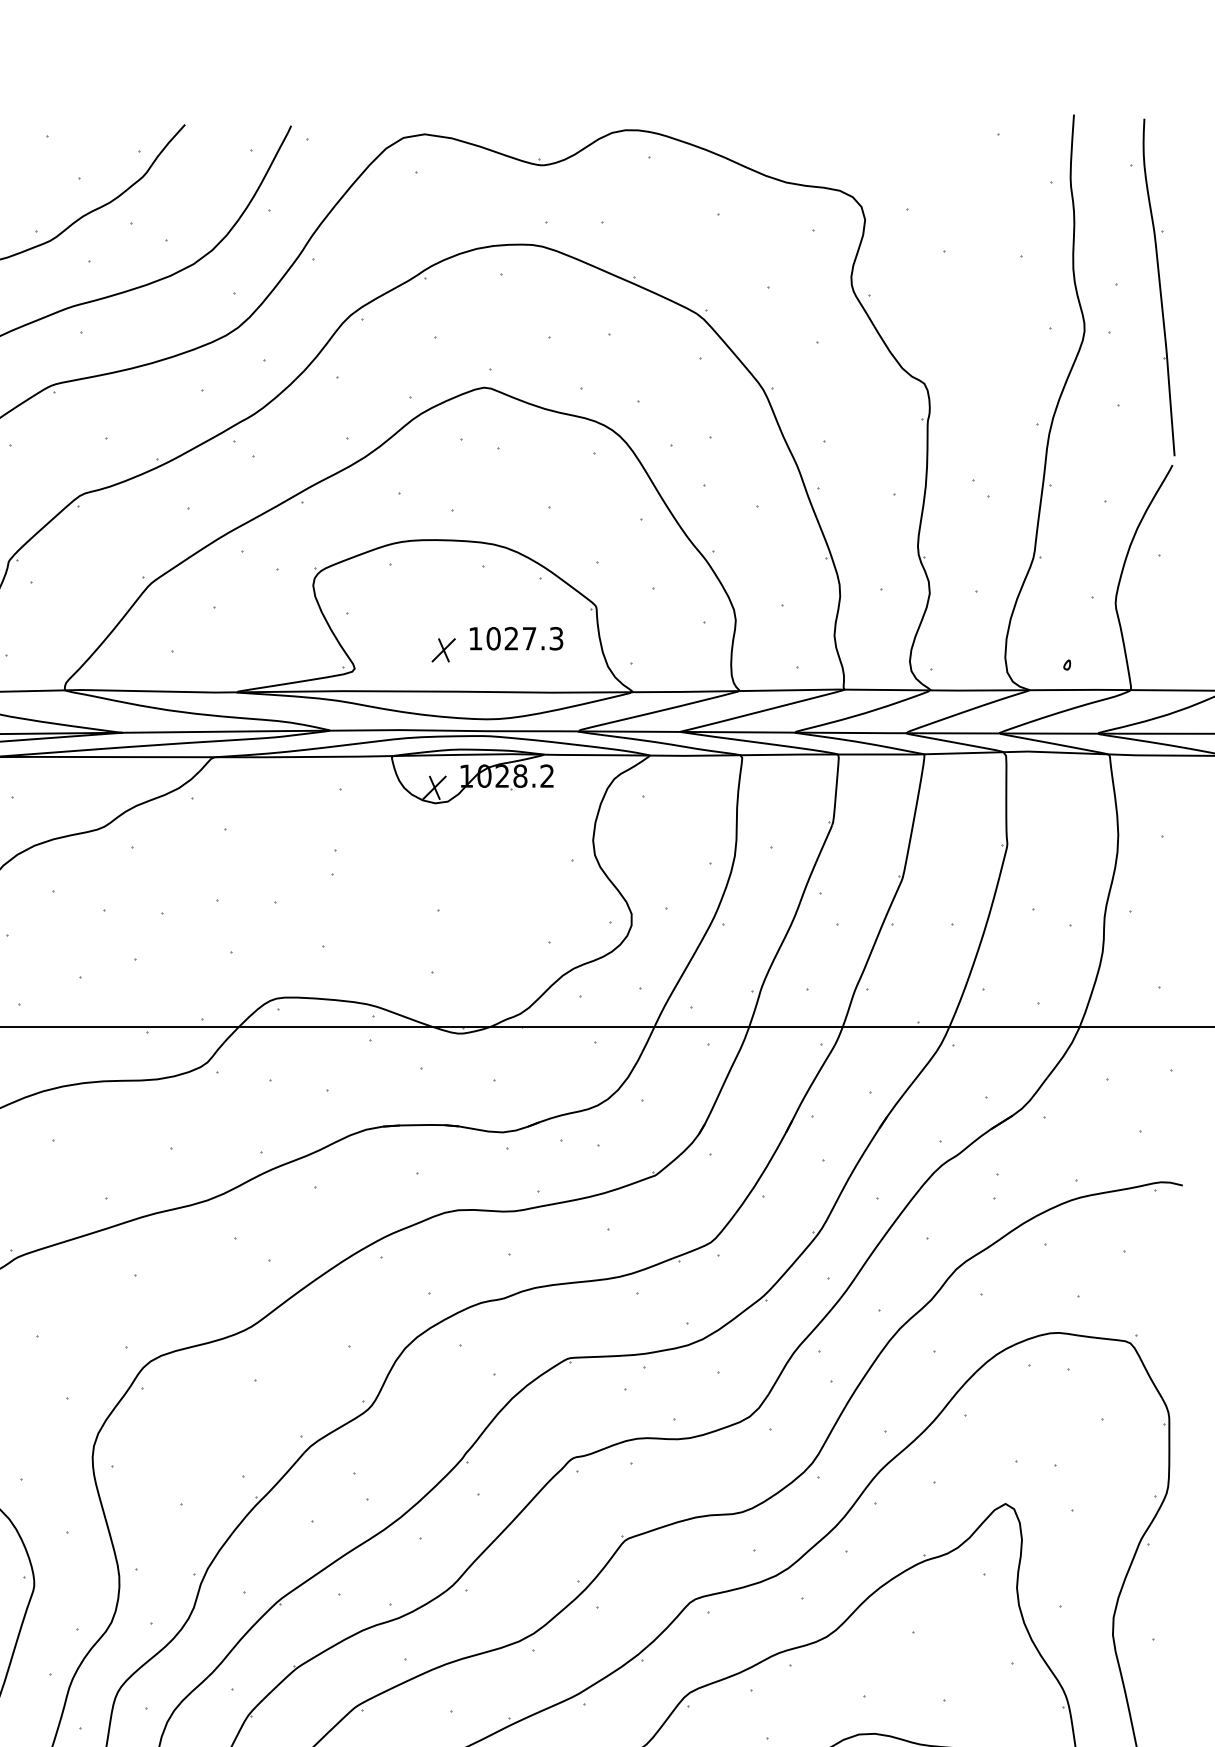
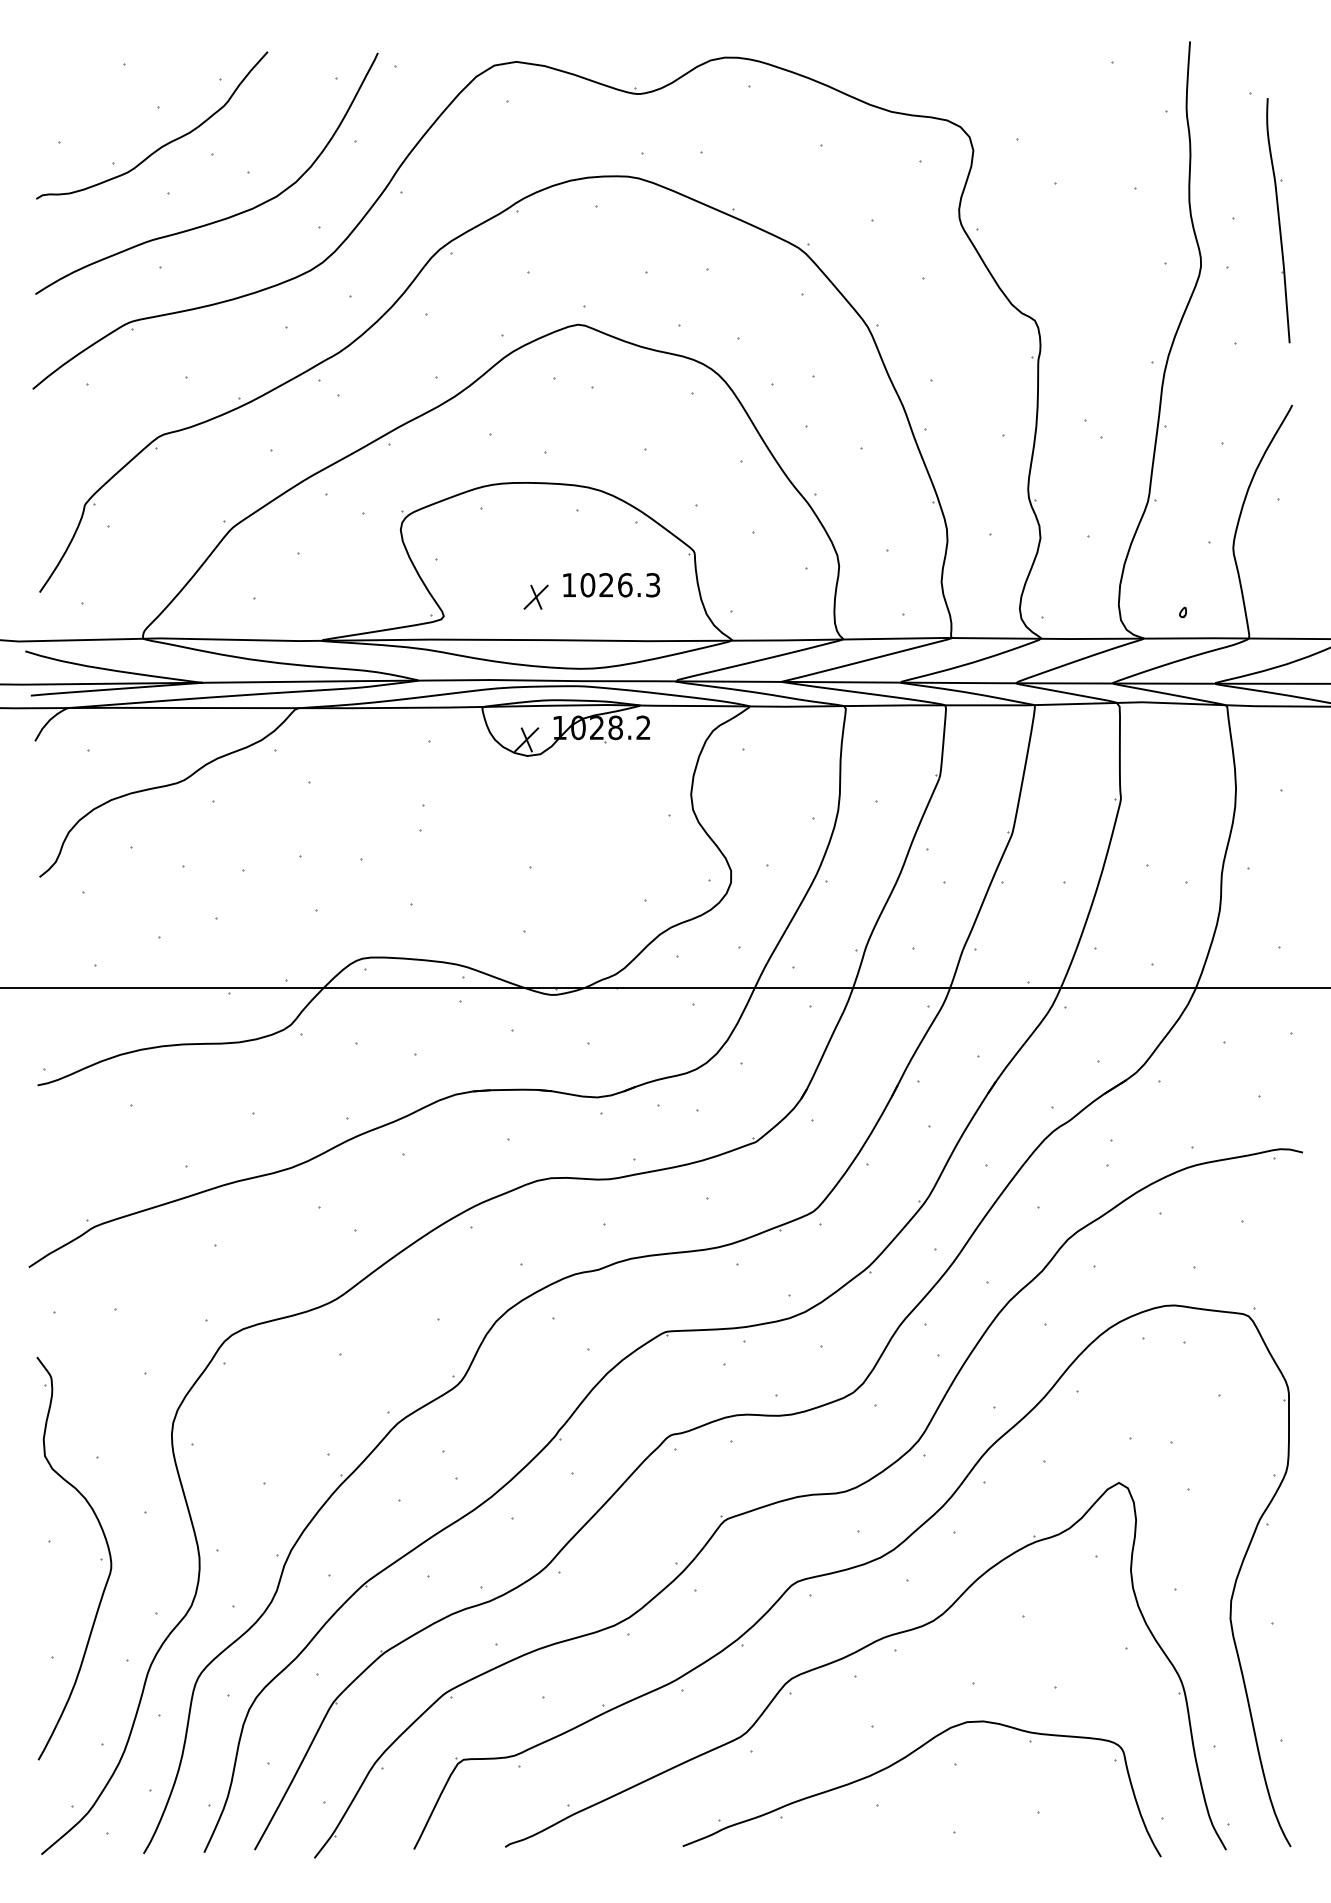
part: (1159, 287) -> (1278, 220), size x0.7
text: (529, 639) -> (625, 585), 1027.3 -> 1026.3

